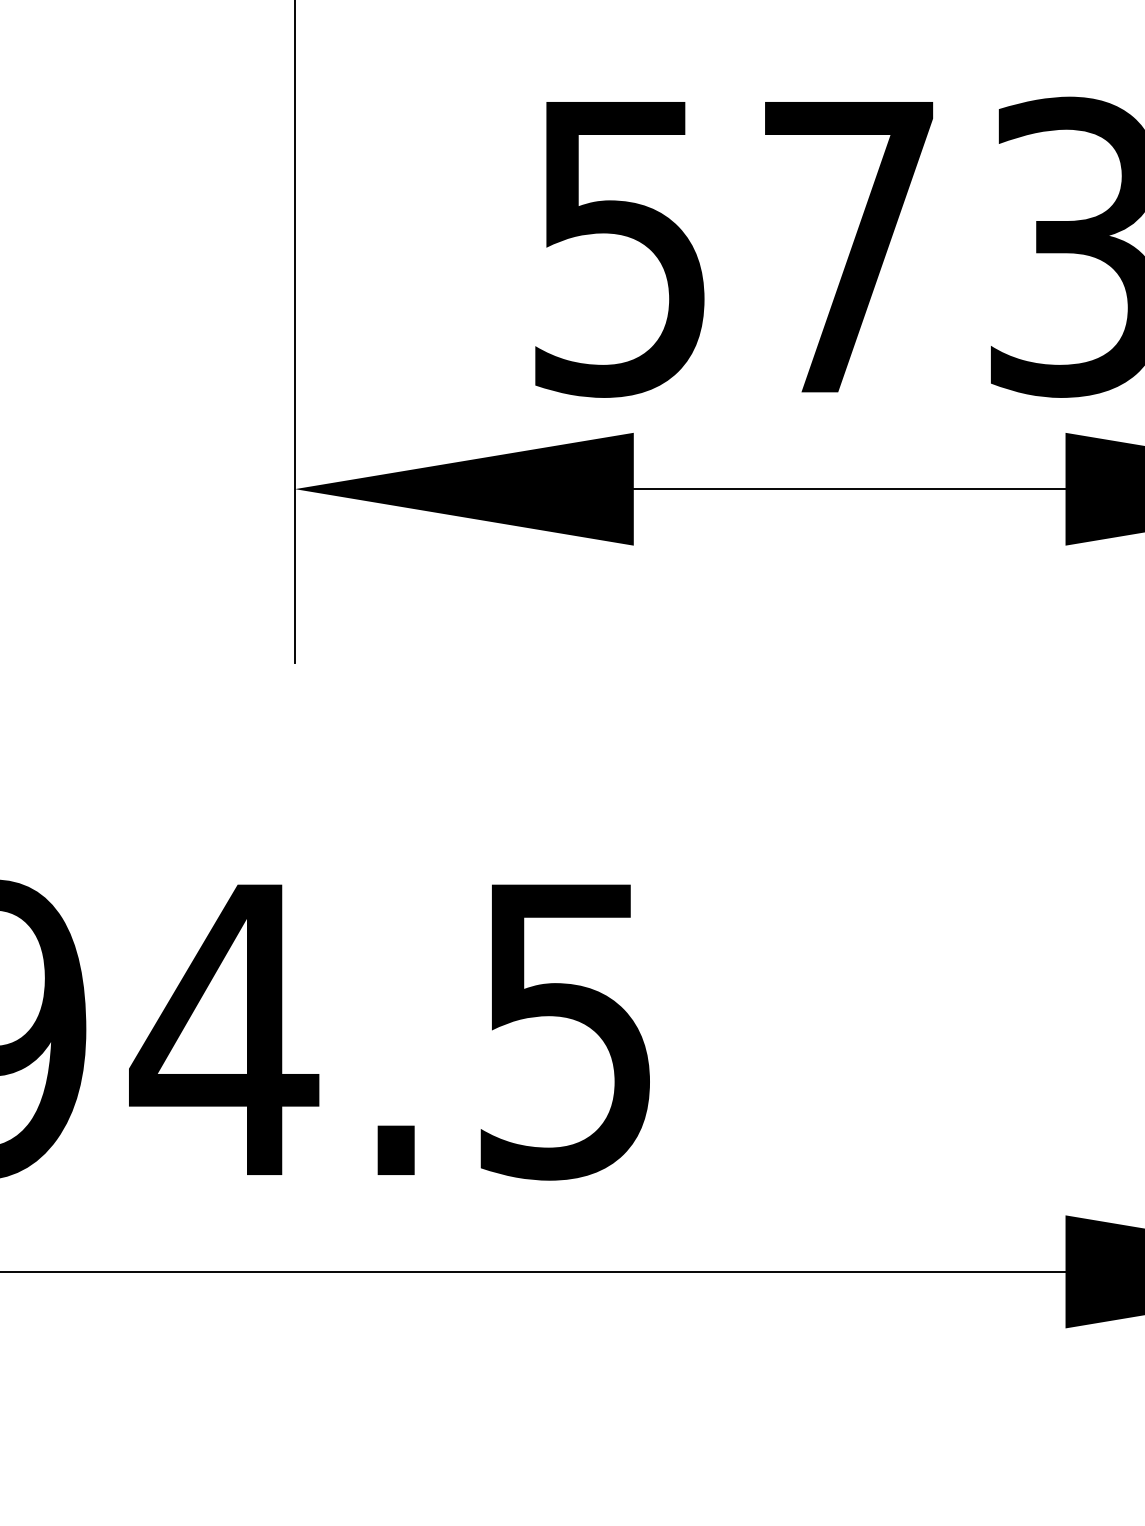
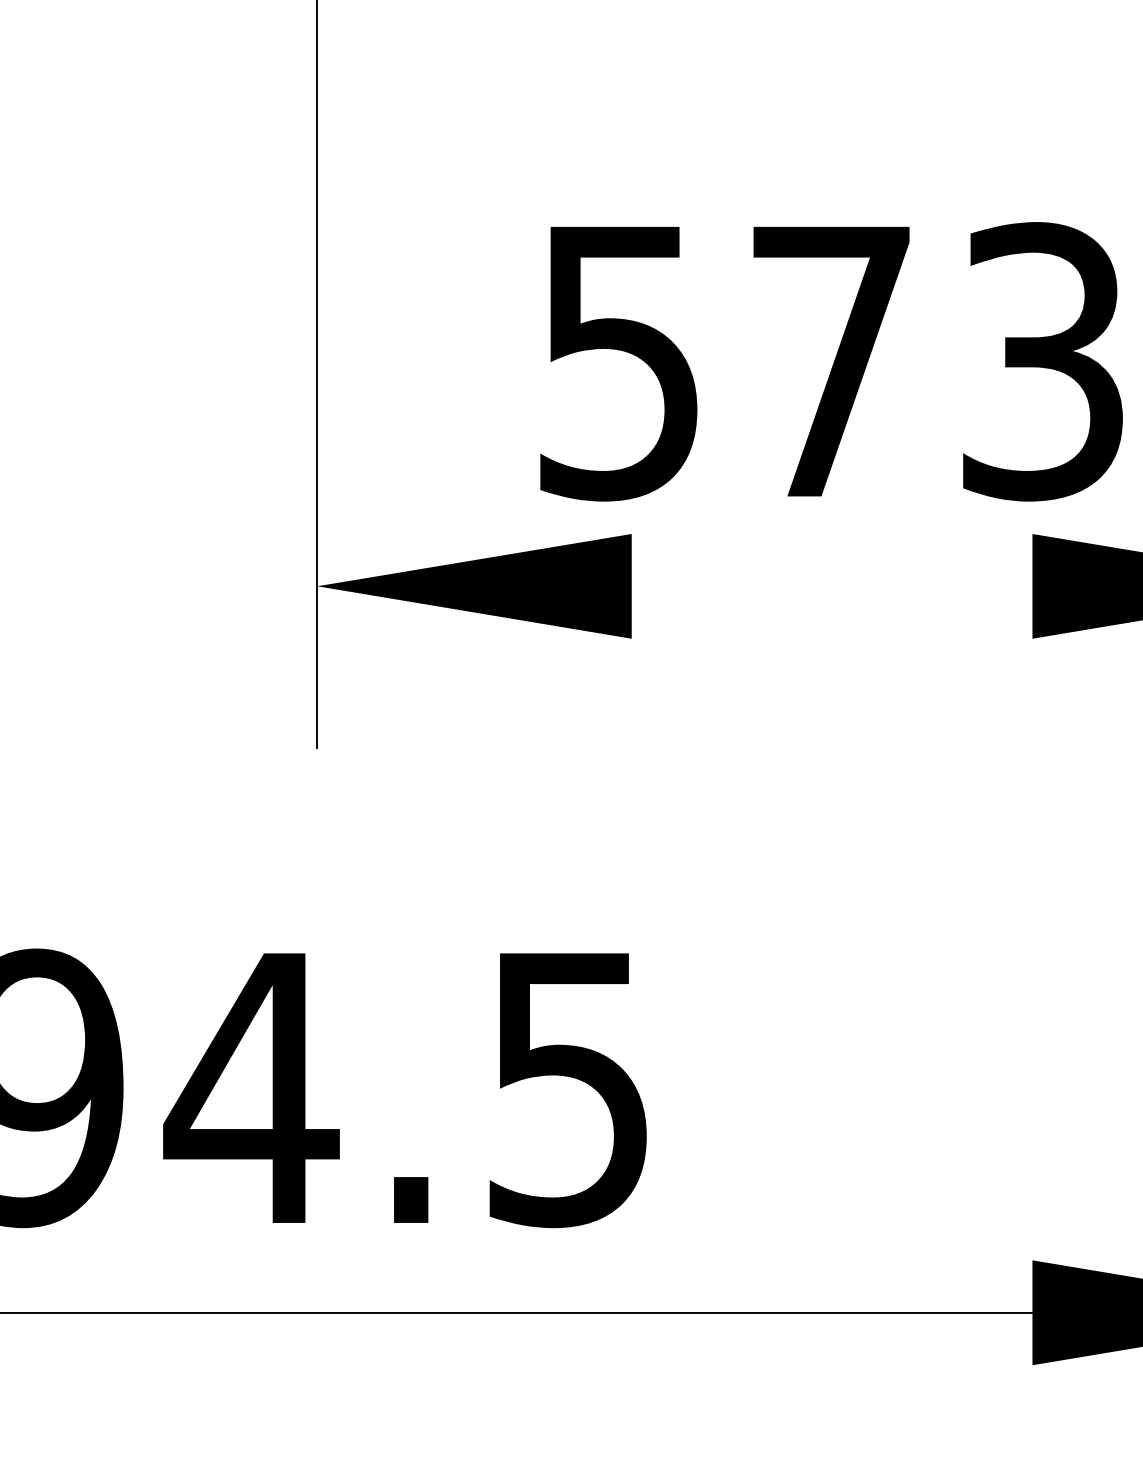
line: (849, 489) -> (831, 586), removed

